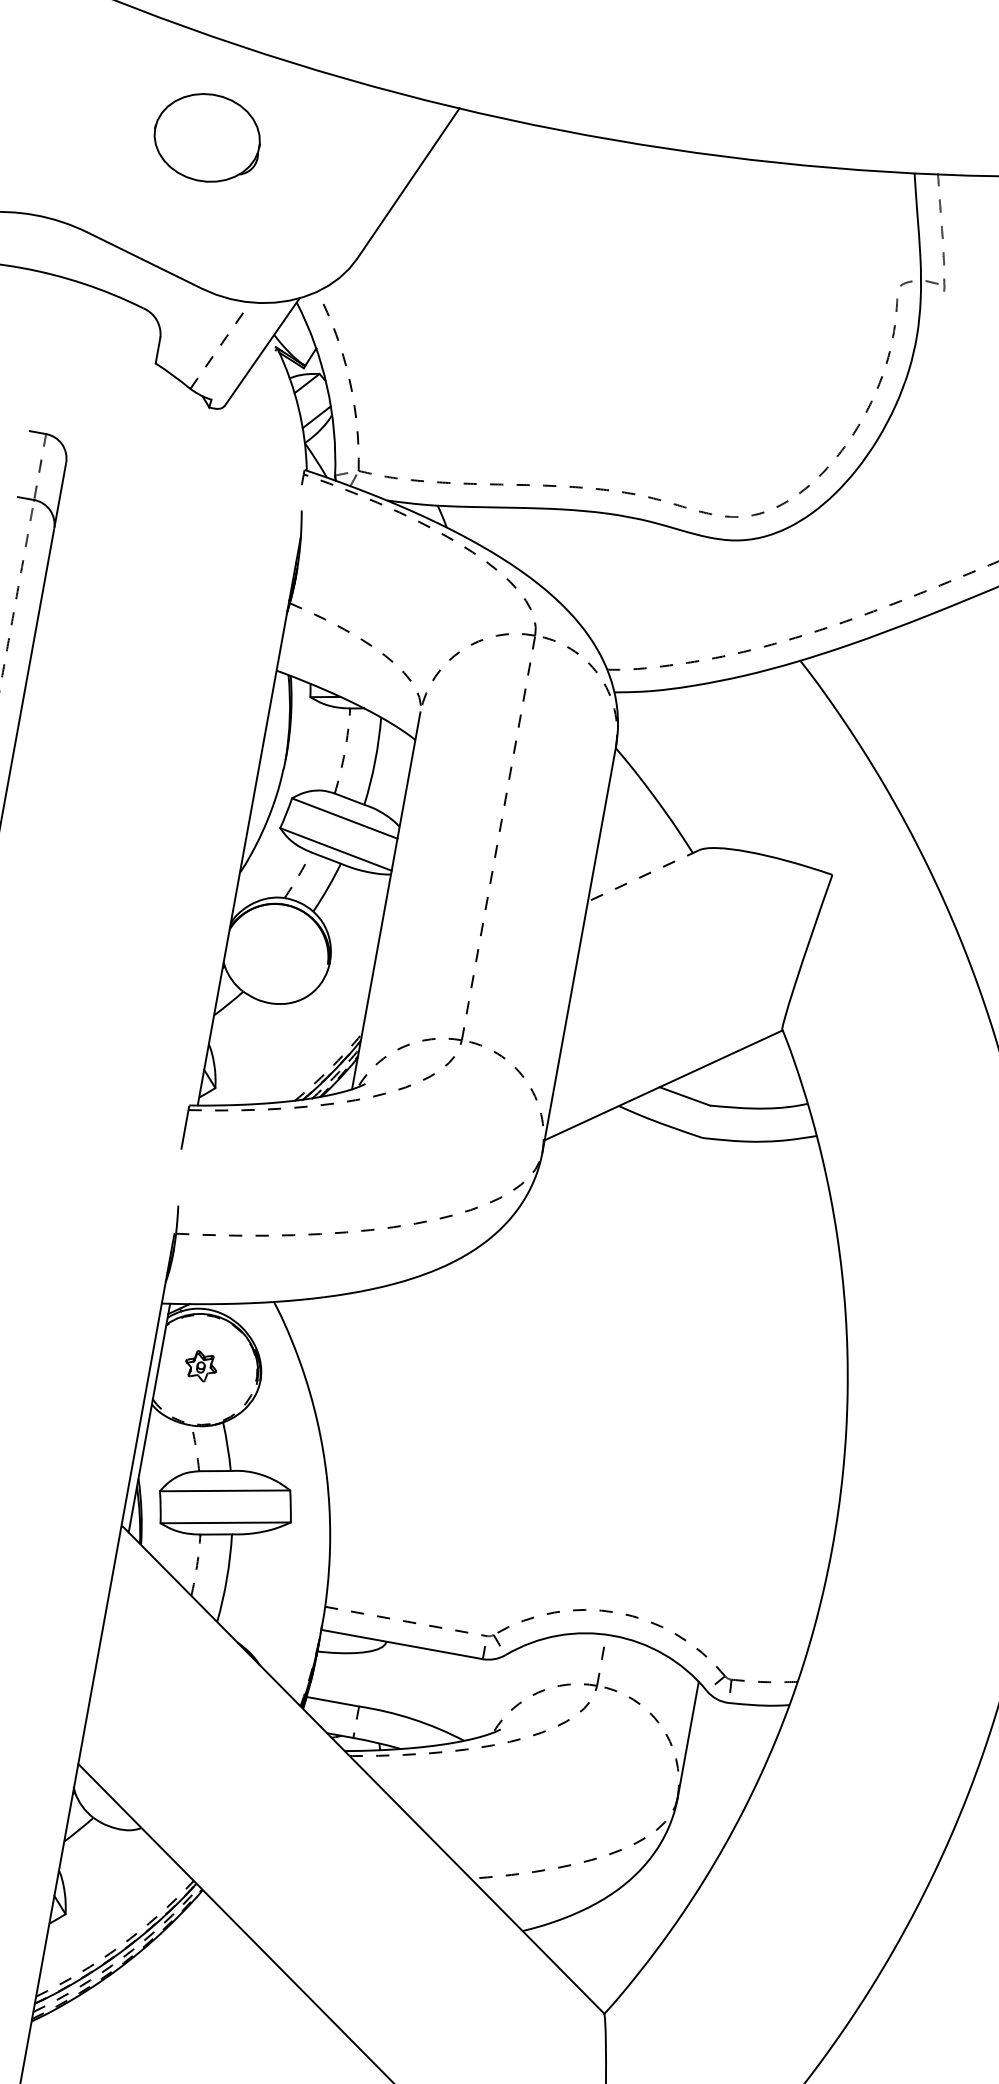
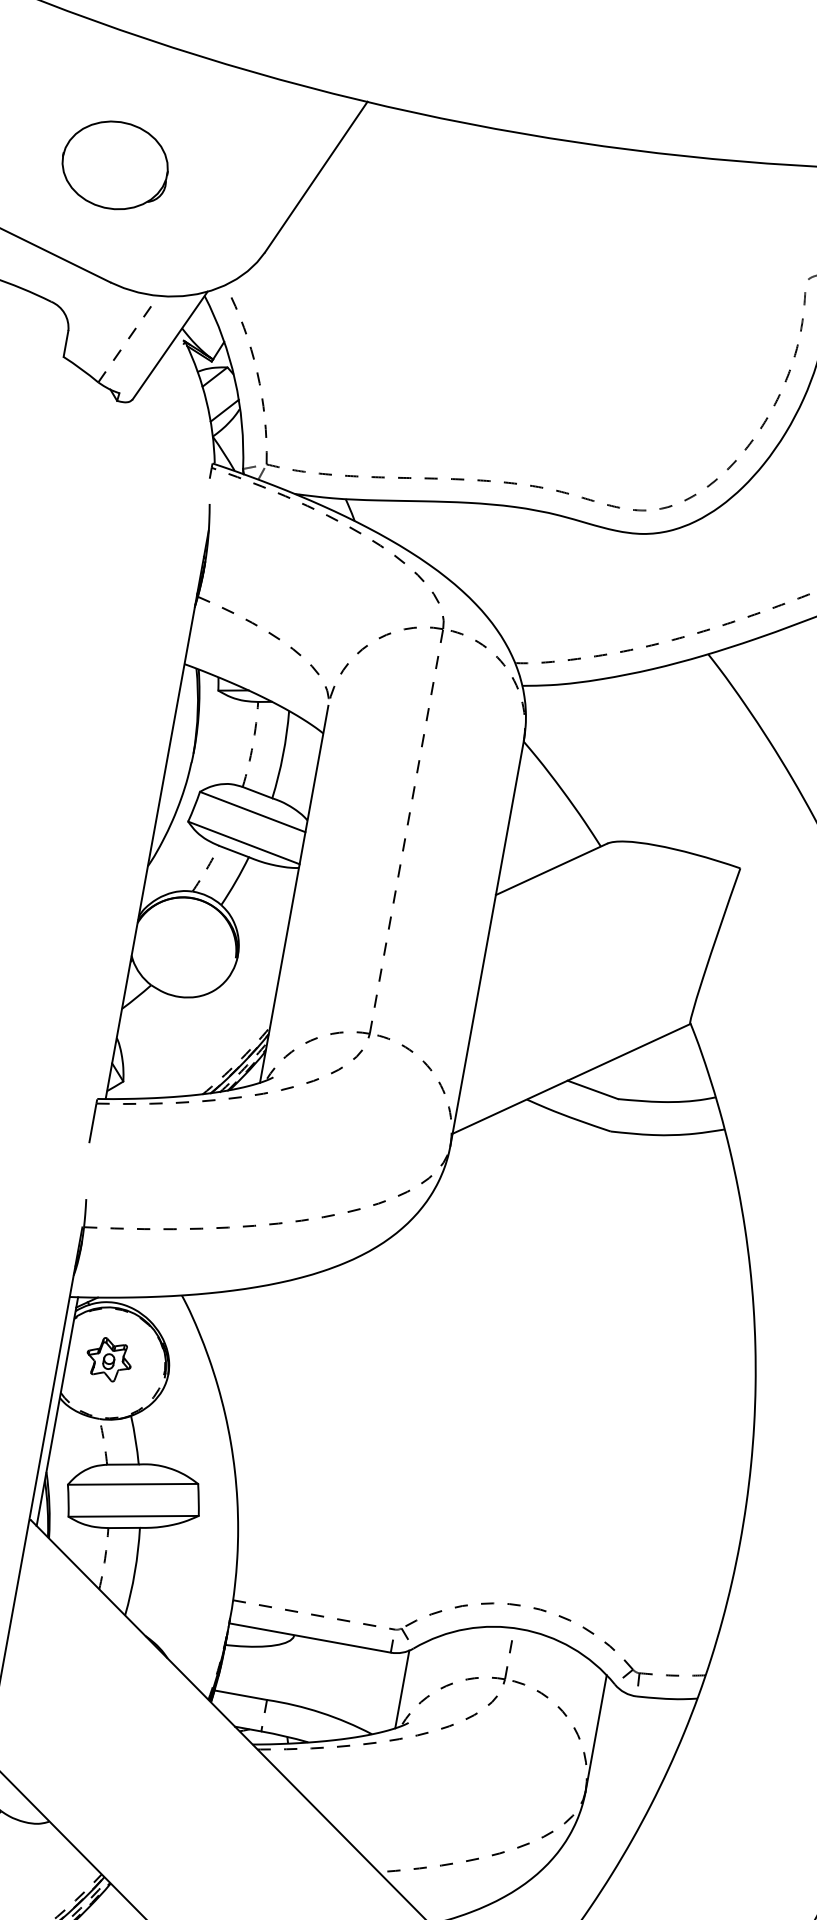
part: (206, 137) -> (114, 164), moved
line: (643, 876) -> (551, 869), dashed -> solid
part: (200, 1365) -> (108, 1358), size x1.43
line: (494, 1695) -> (402, 1688), added

